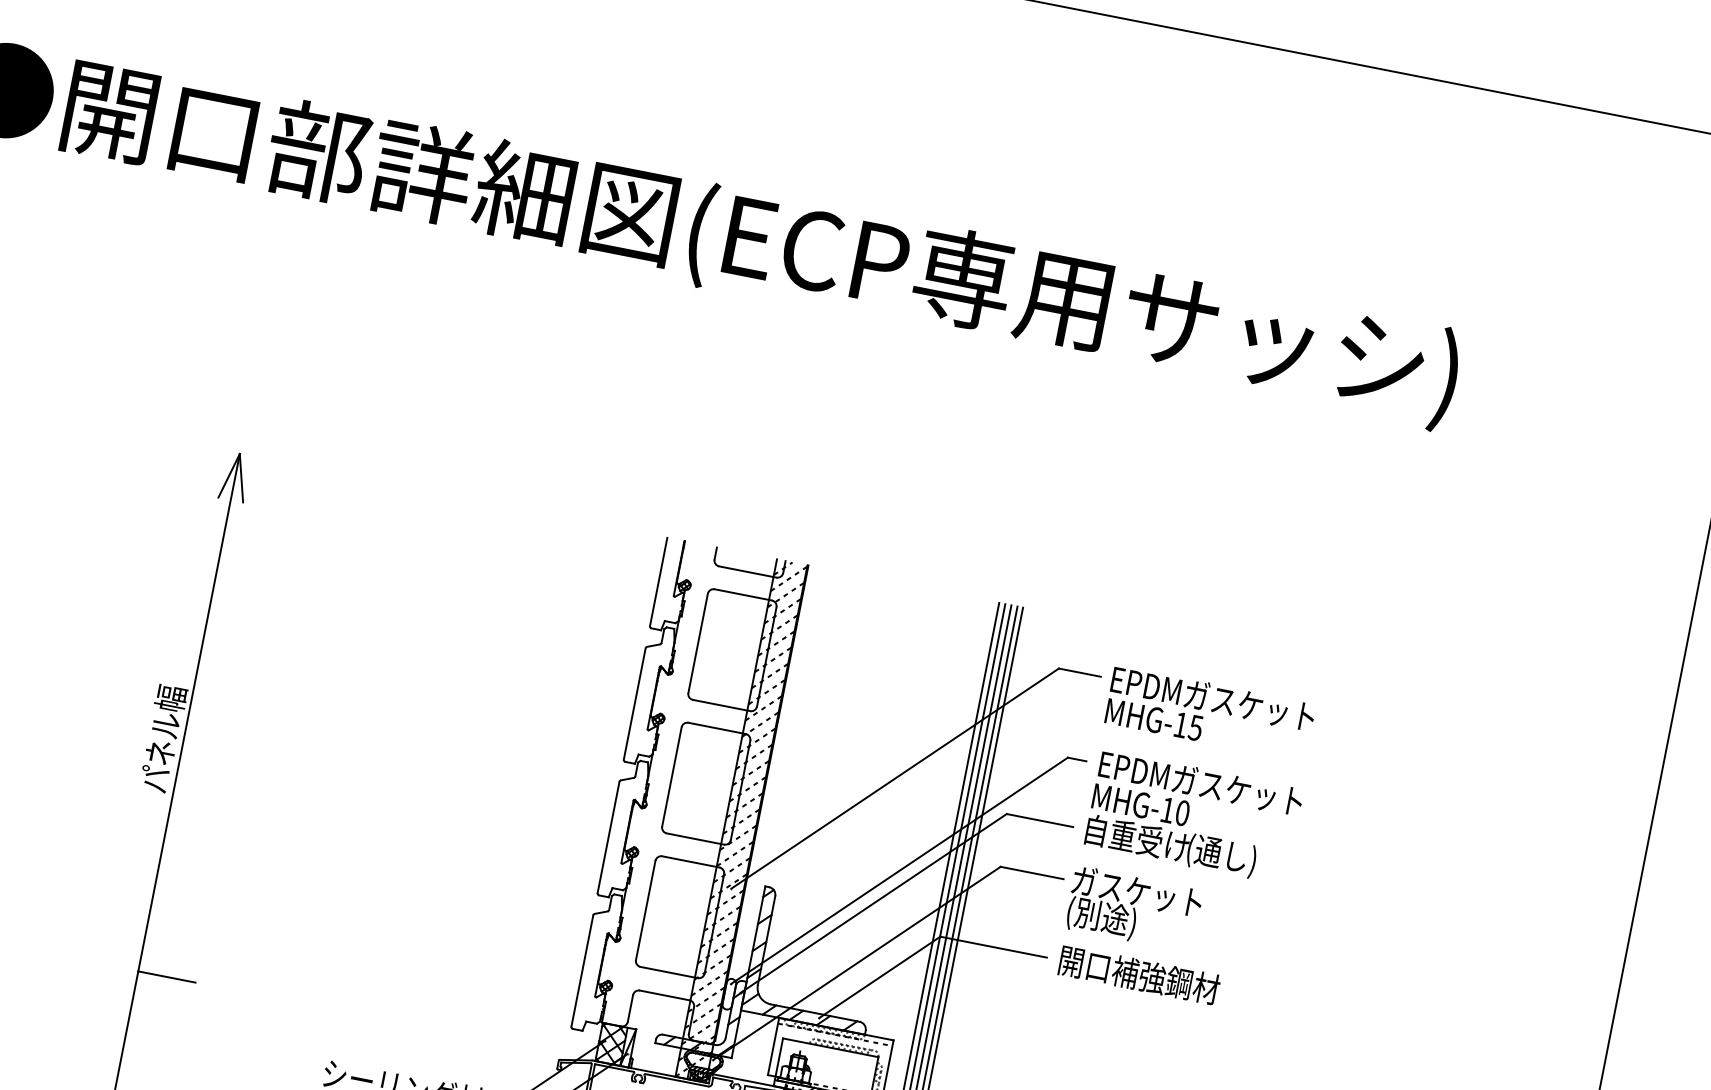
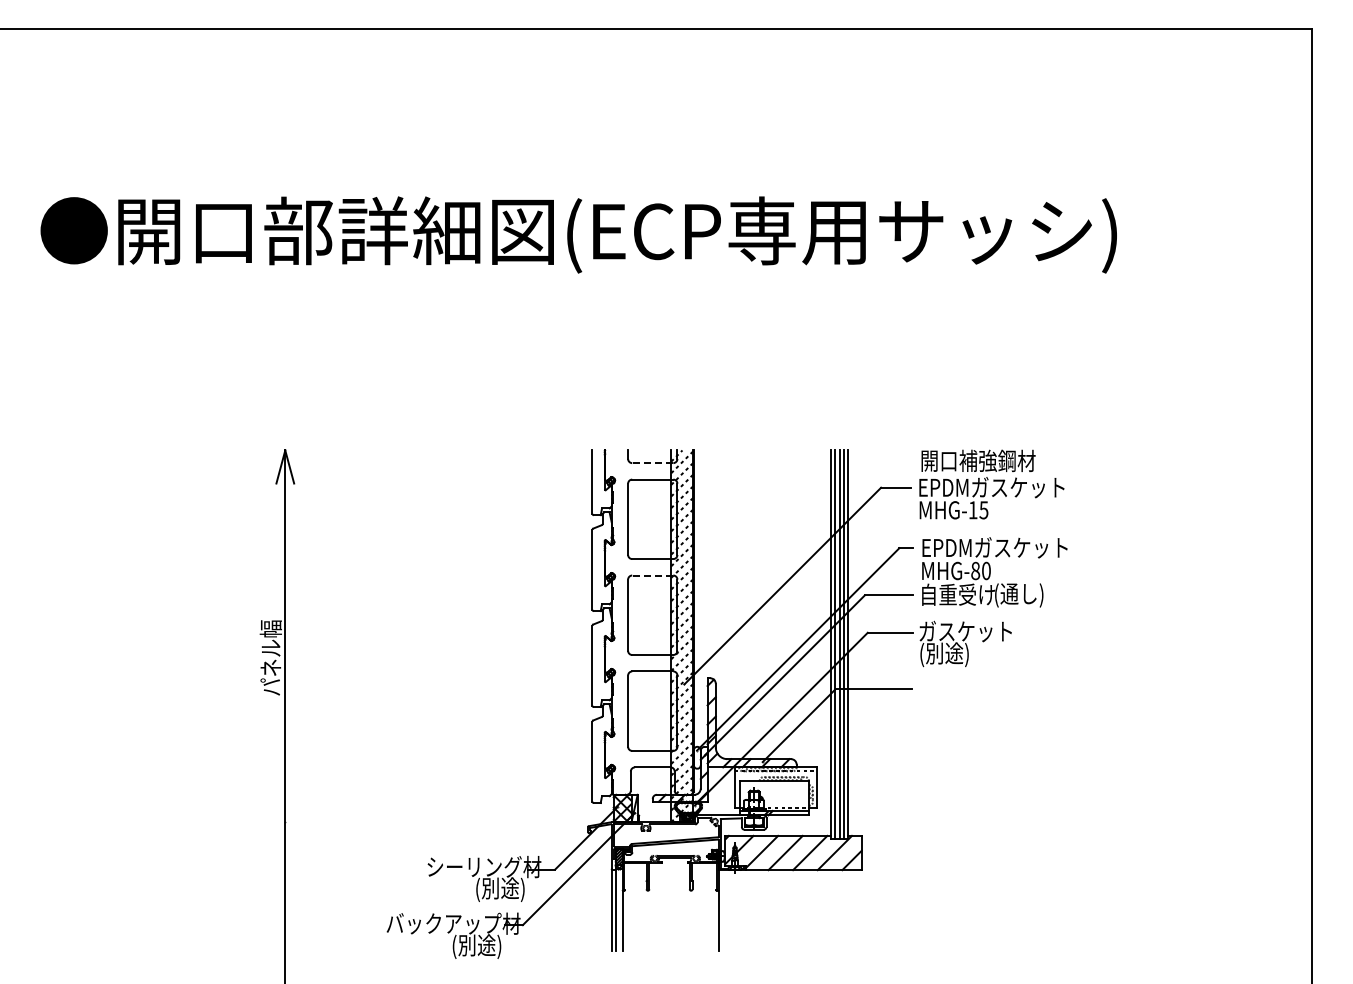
line: (747, 572) -> (652, 463), solid -> dashed
line: (716, 728) -> (652, 575), solid -> dashed
text: (1167, 809) -> (975, 570), MHG-10 -> MHG-80
text: (1139, 974) -> (978, 460), moved
line: (166, 977) -> (305, 822), removed

